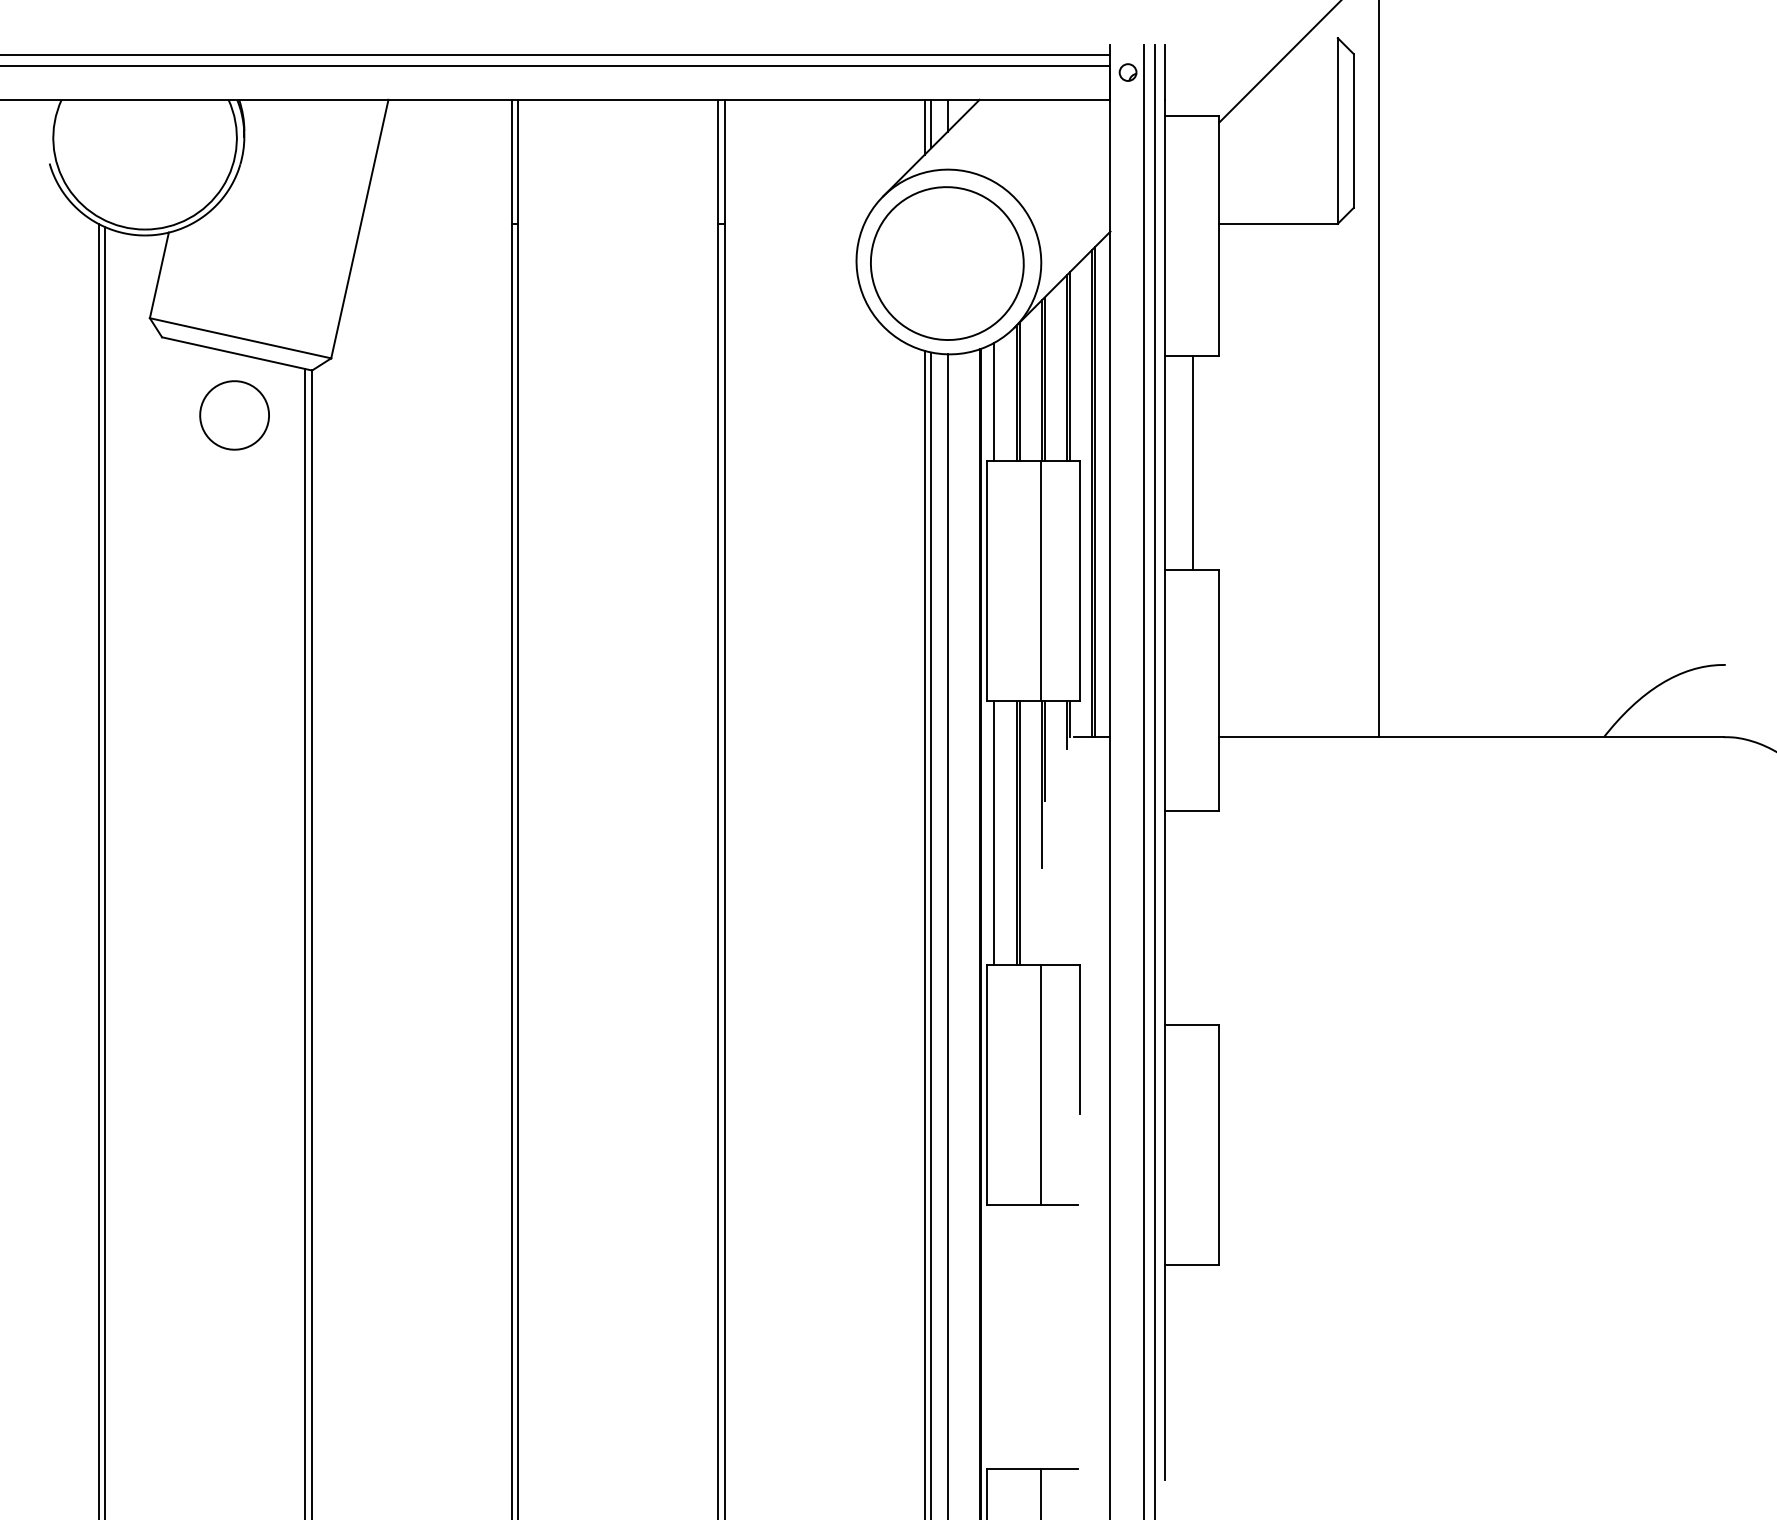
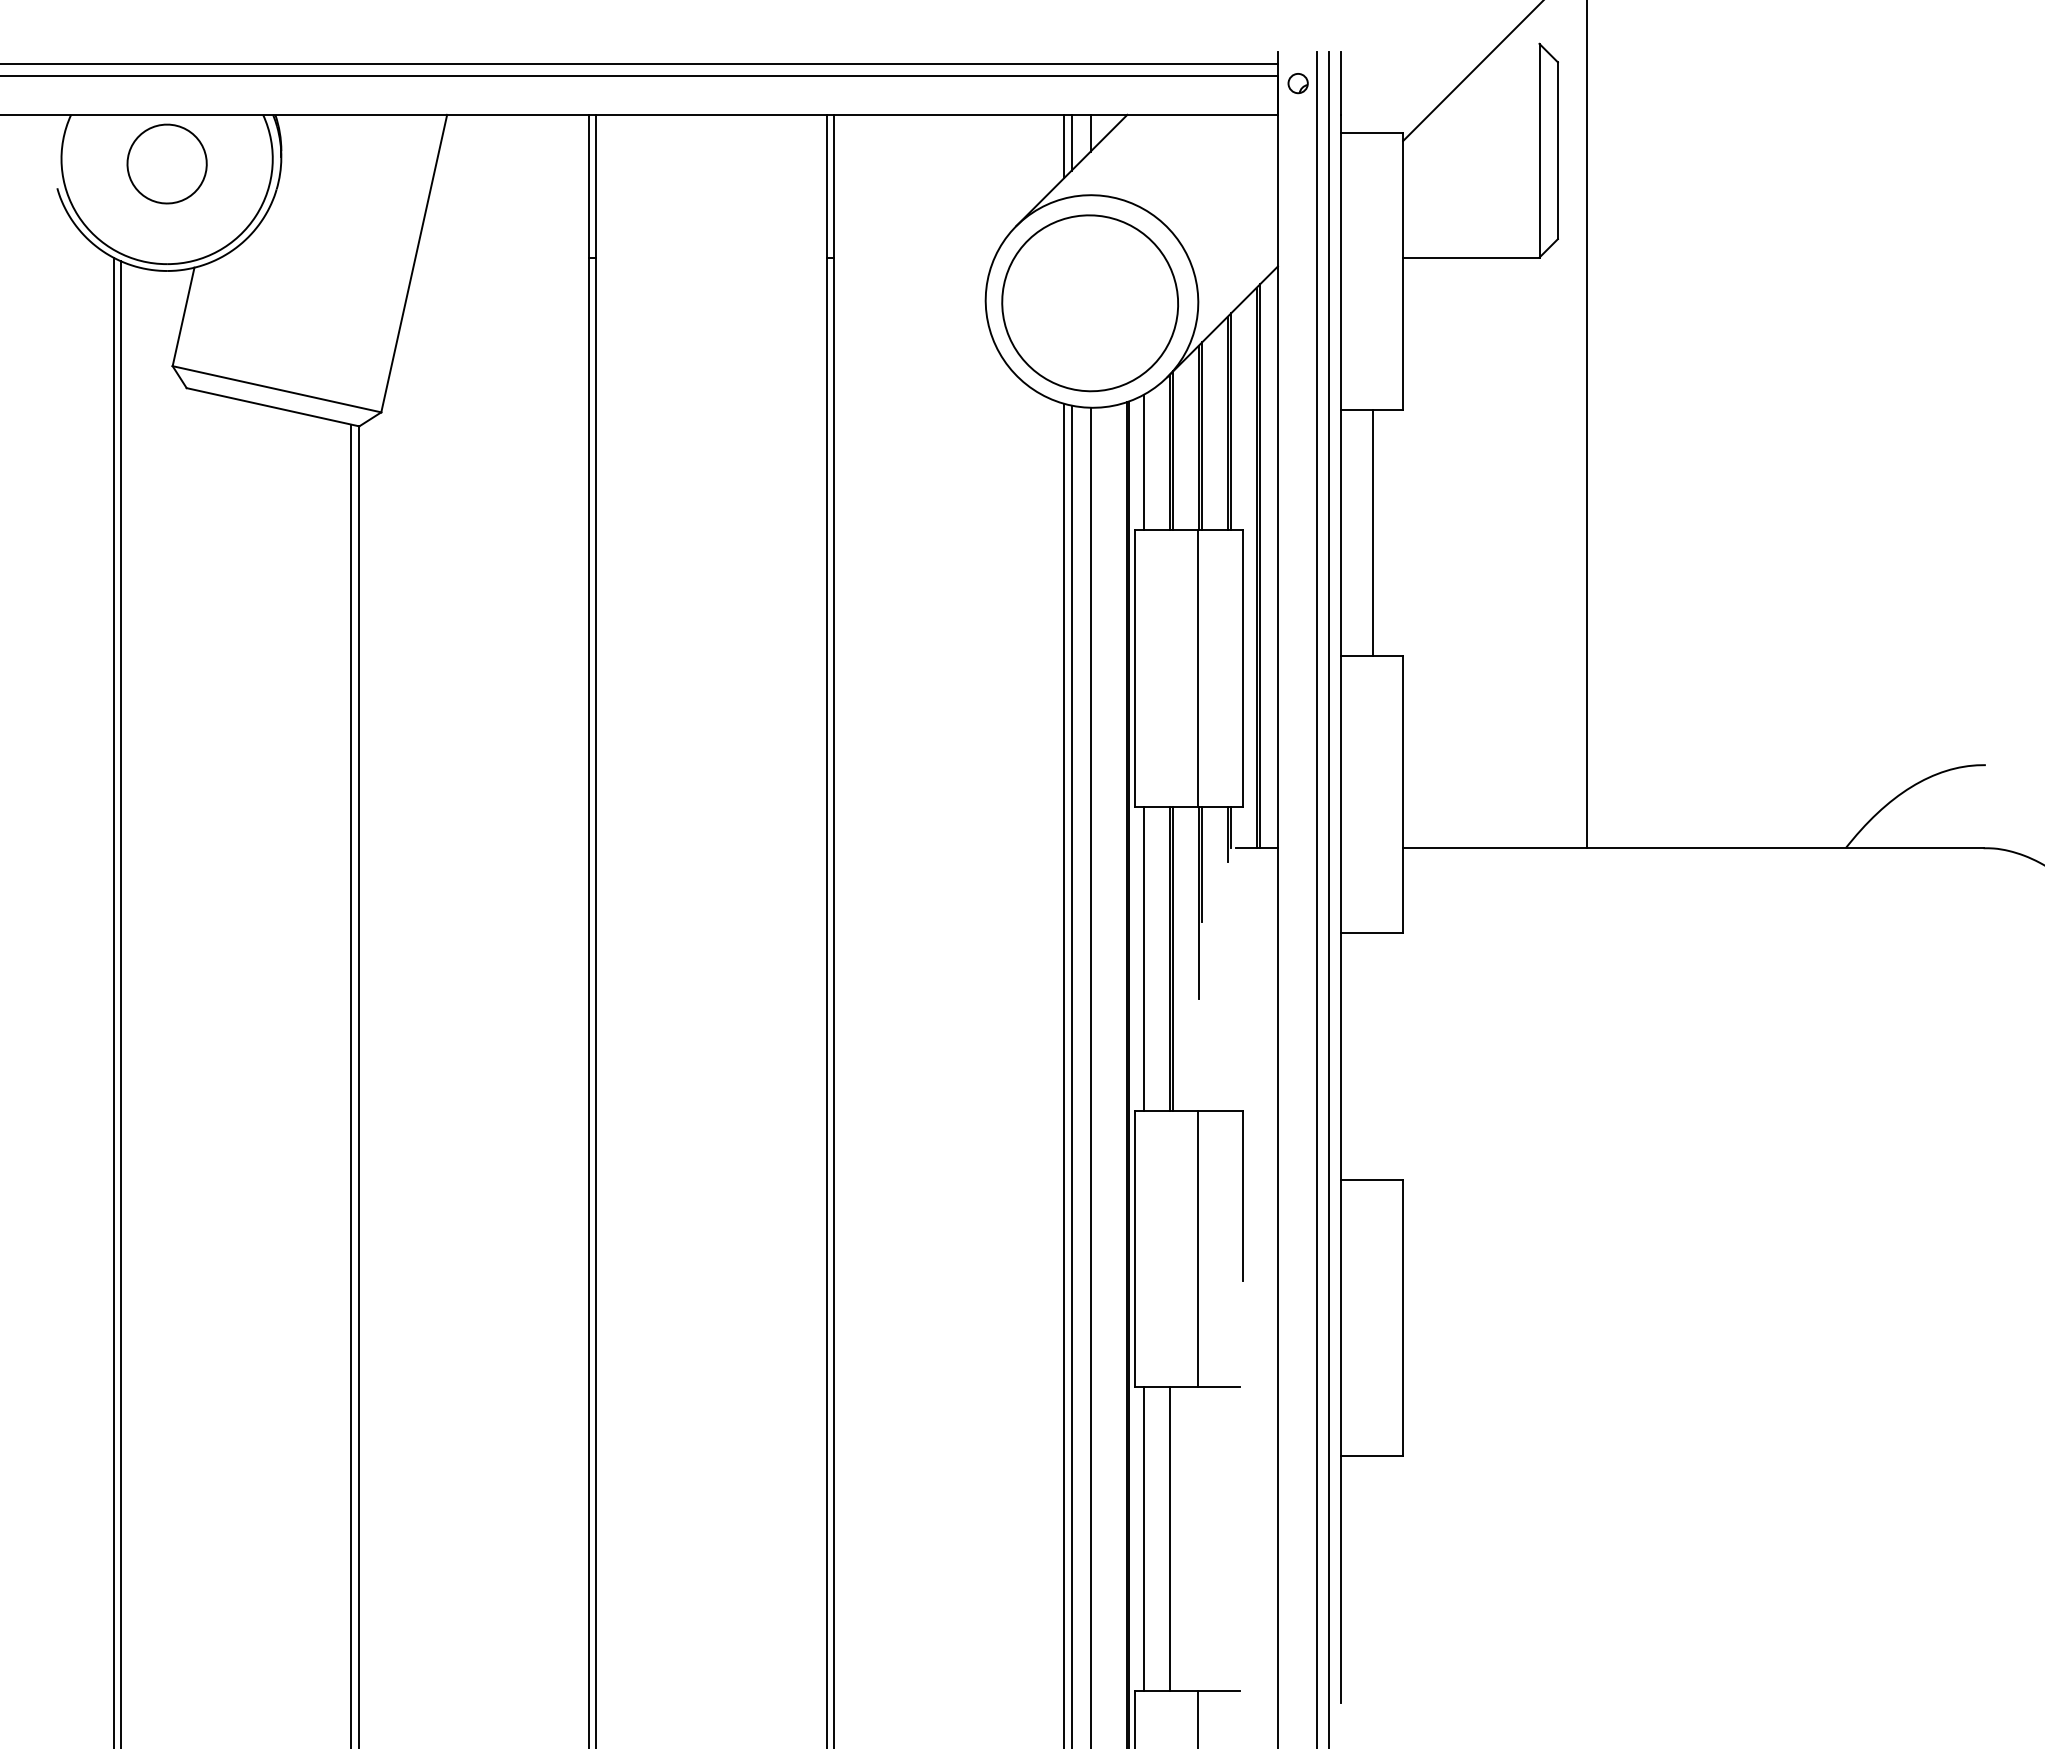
part: (234, 414) -> (166, 163), moved
line: (994, 1337) -> (1144, 1538), added
line: (1016, 1337) -> (1169, 1538), added

